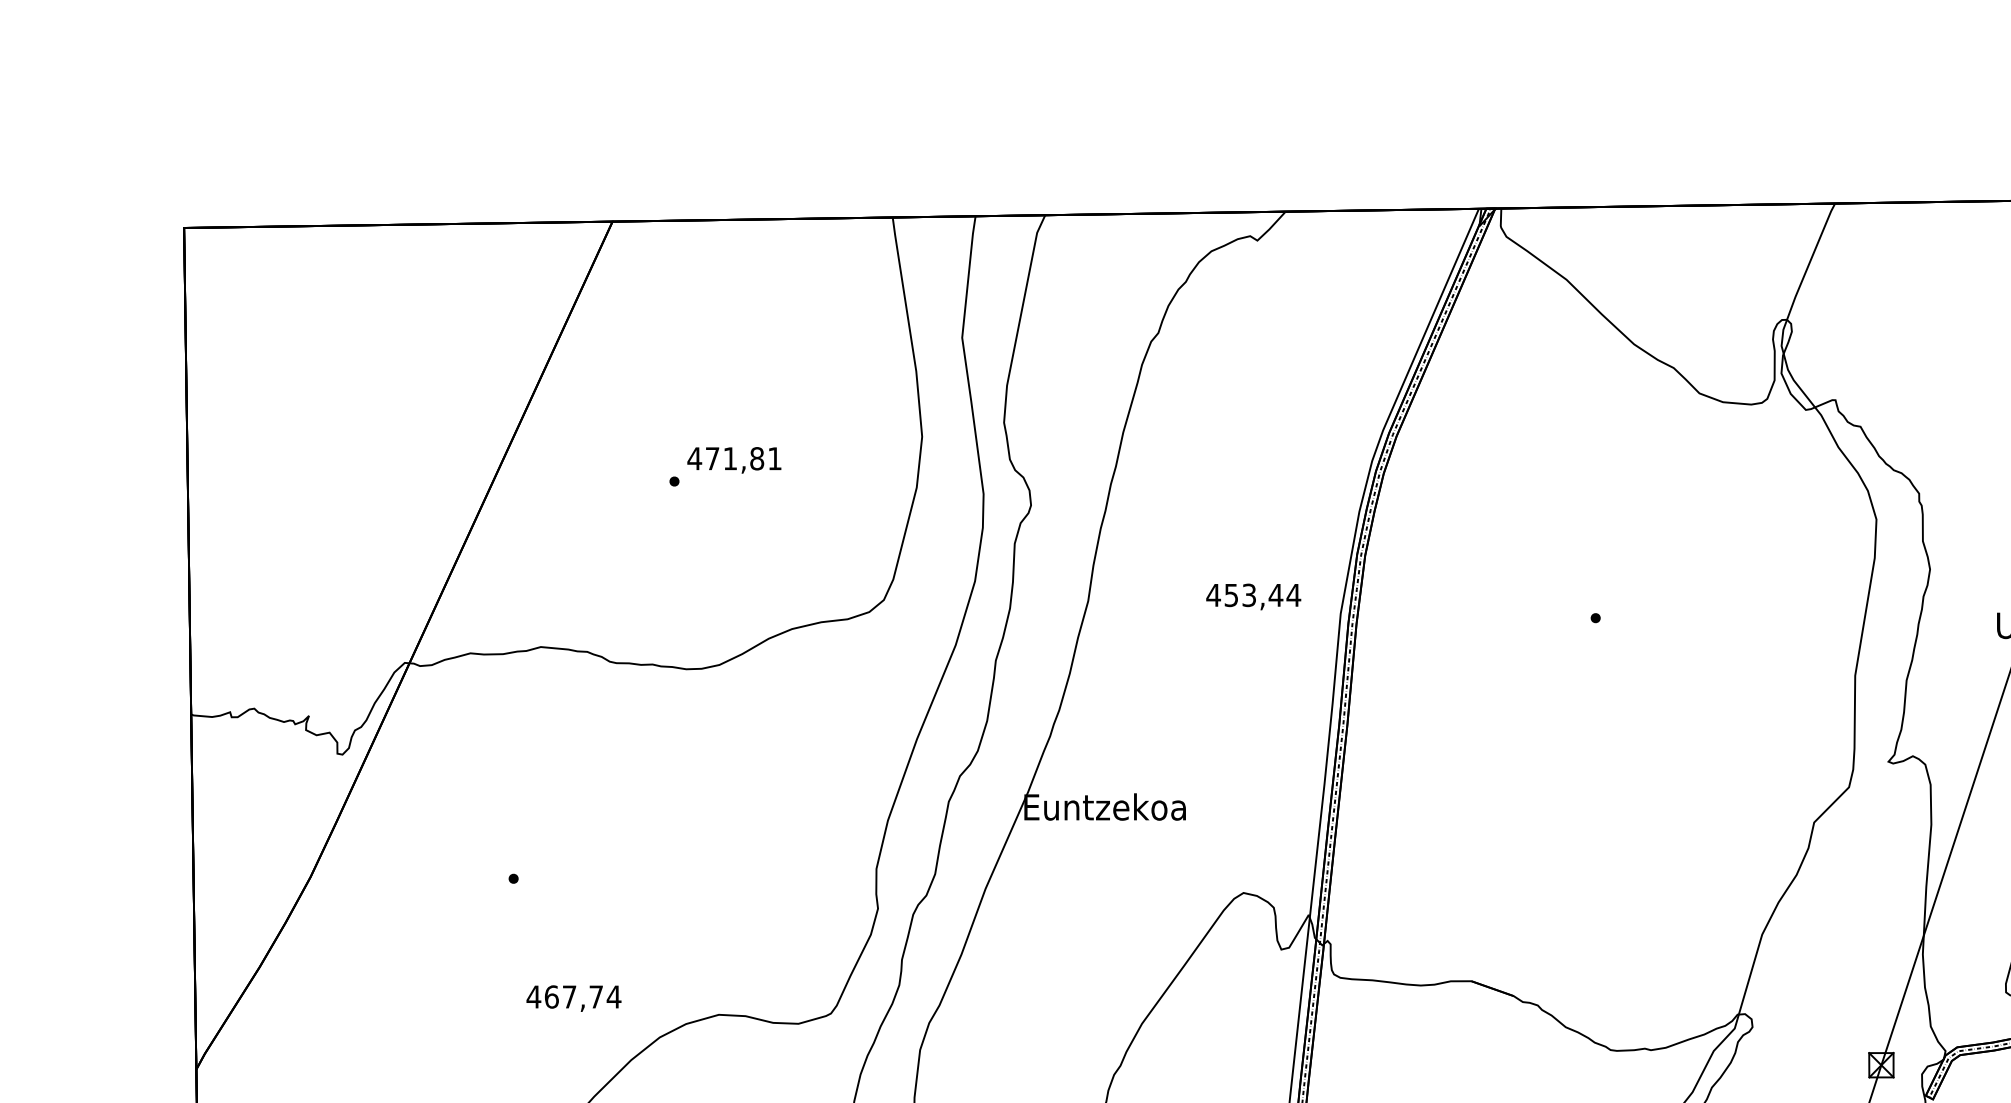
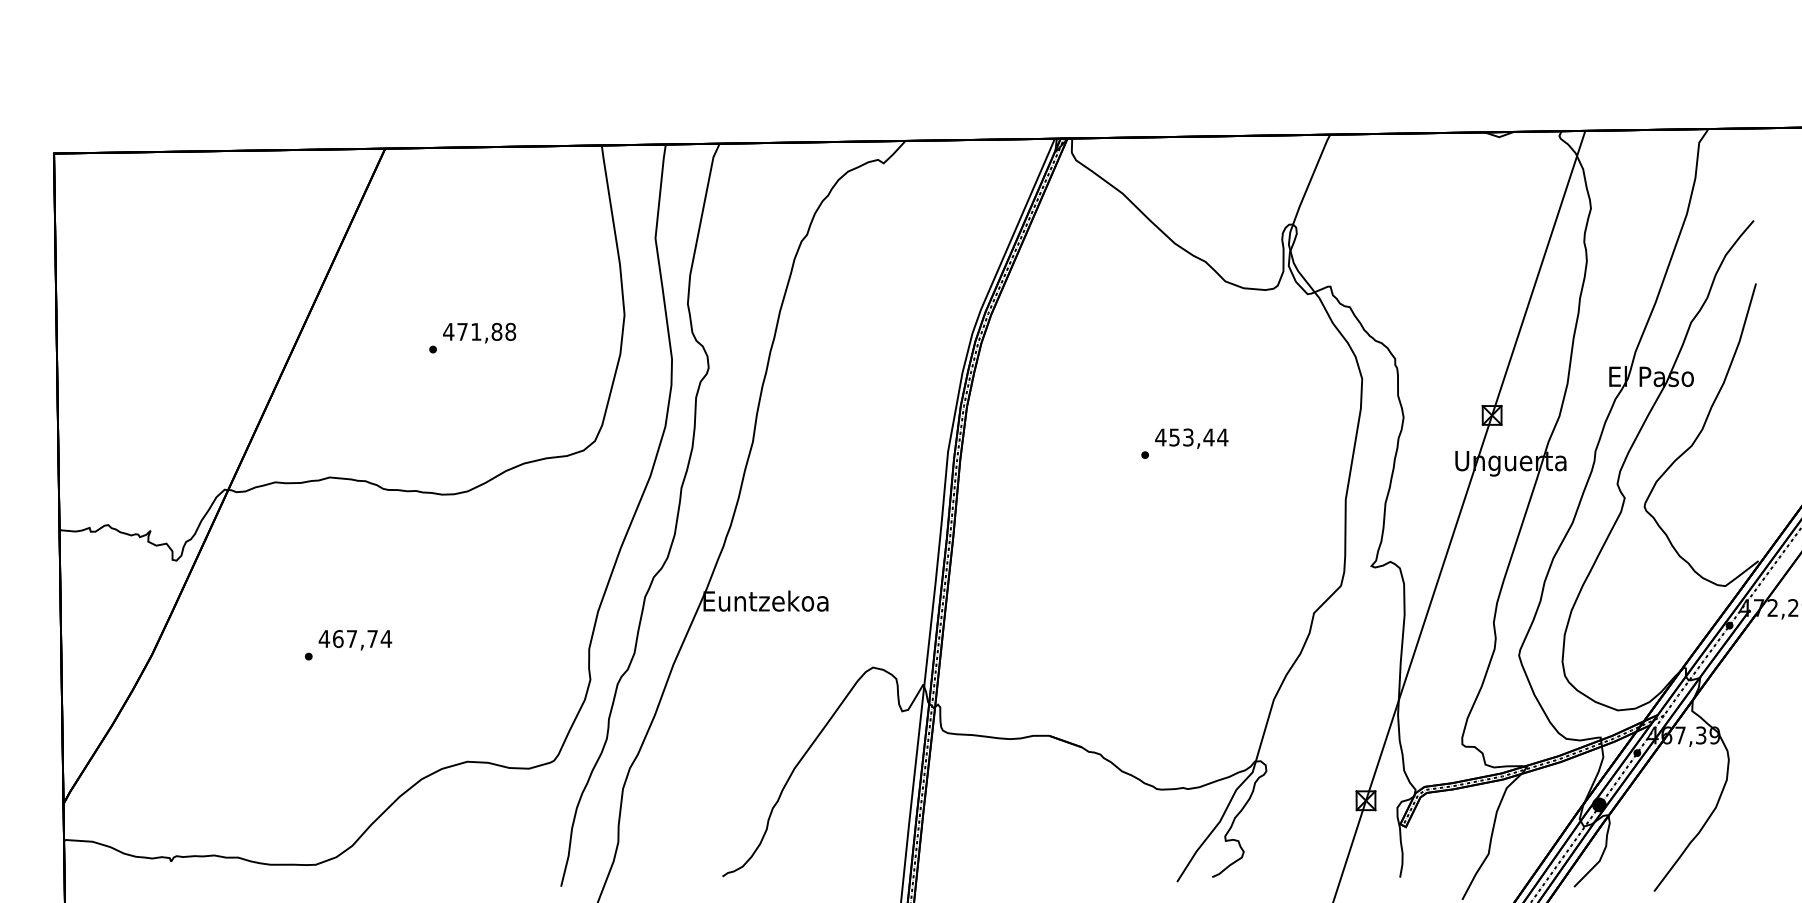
text: (774, 458) -> (510, 331), 471,81 -> 471,88
text: (1253, 596) -> (1191, 438), moved
text: (574, 998) -> (355, 640), moved

